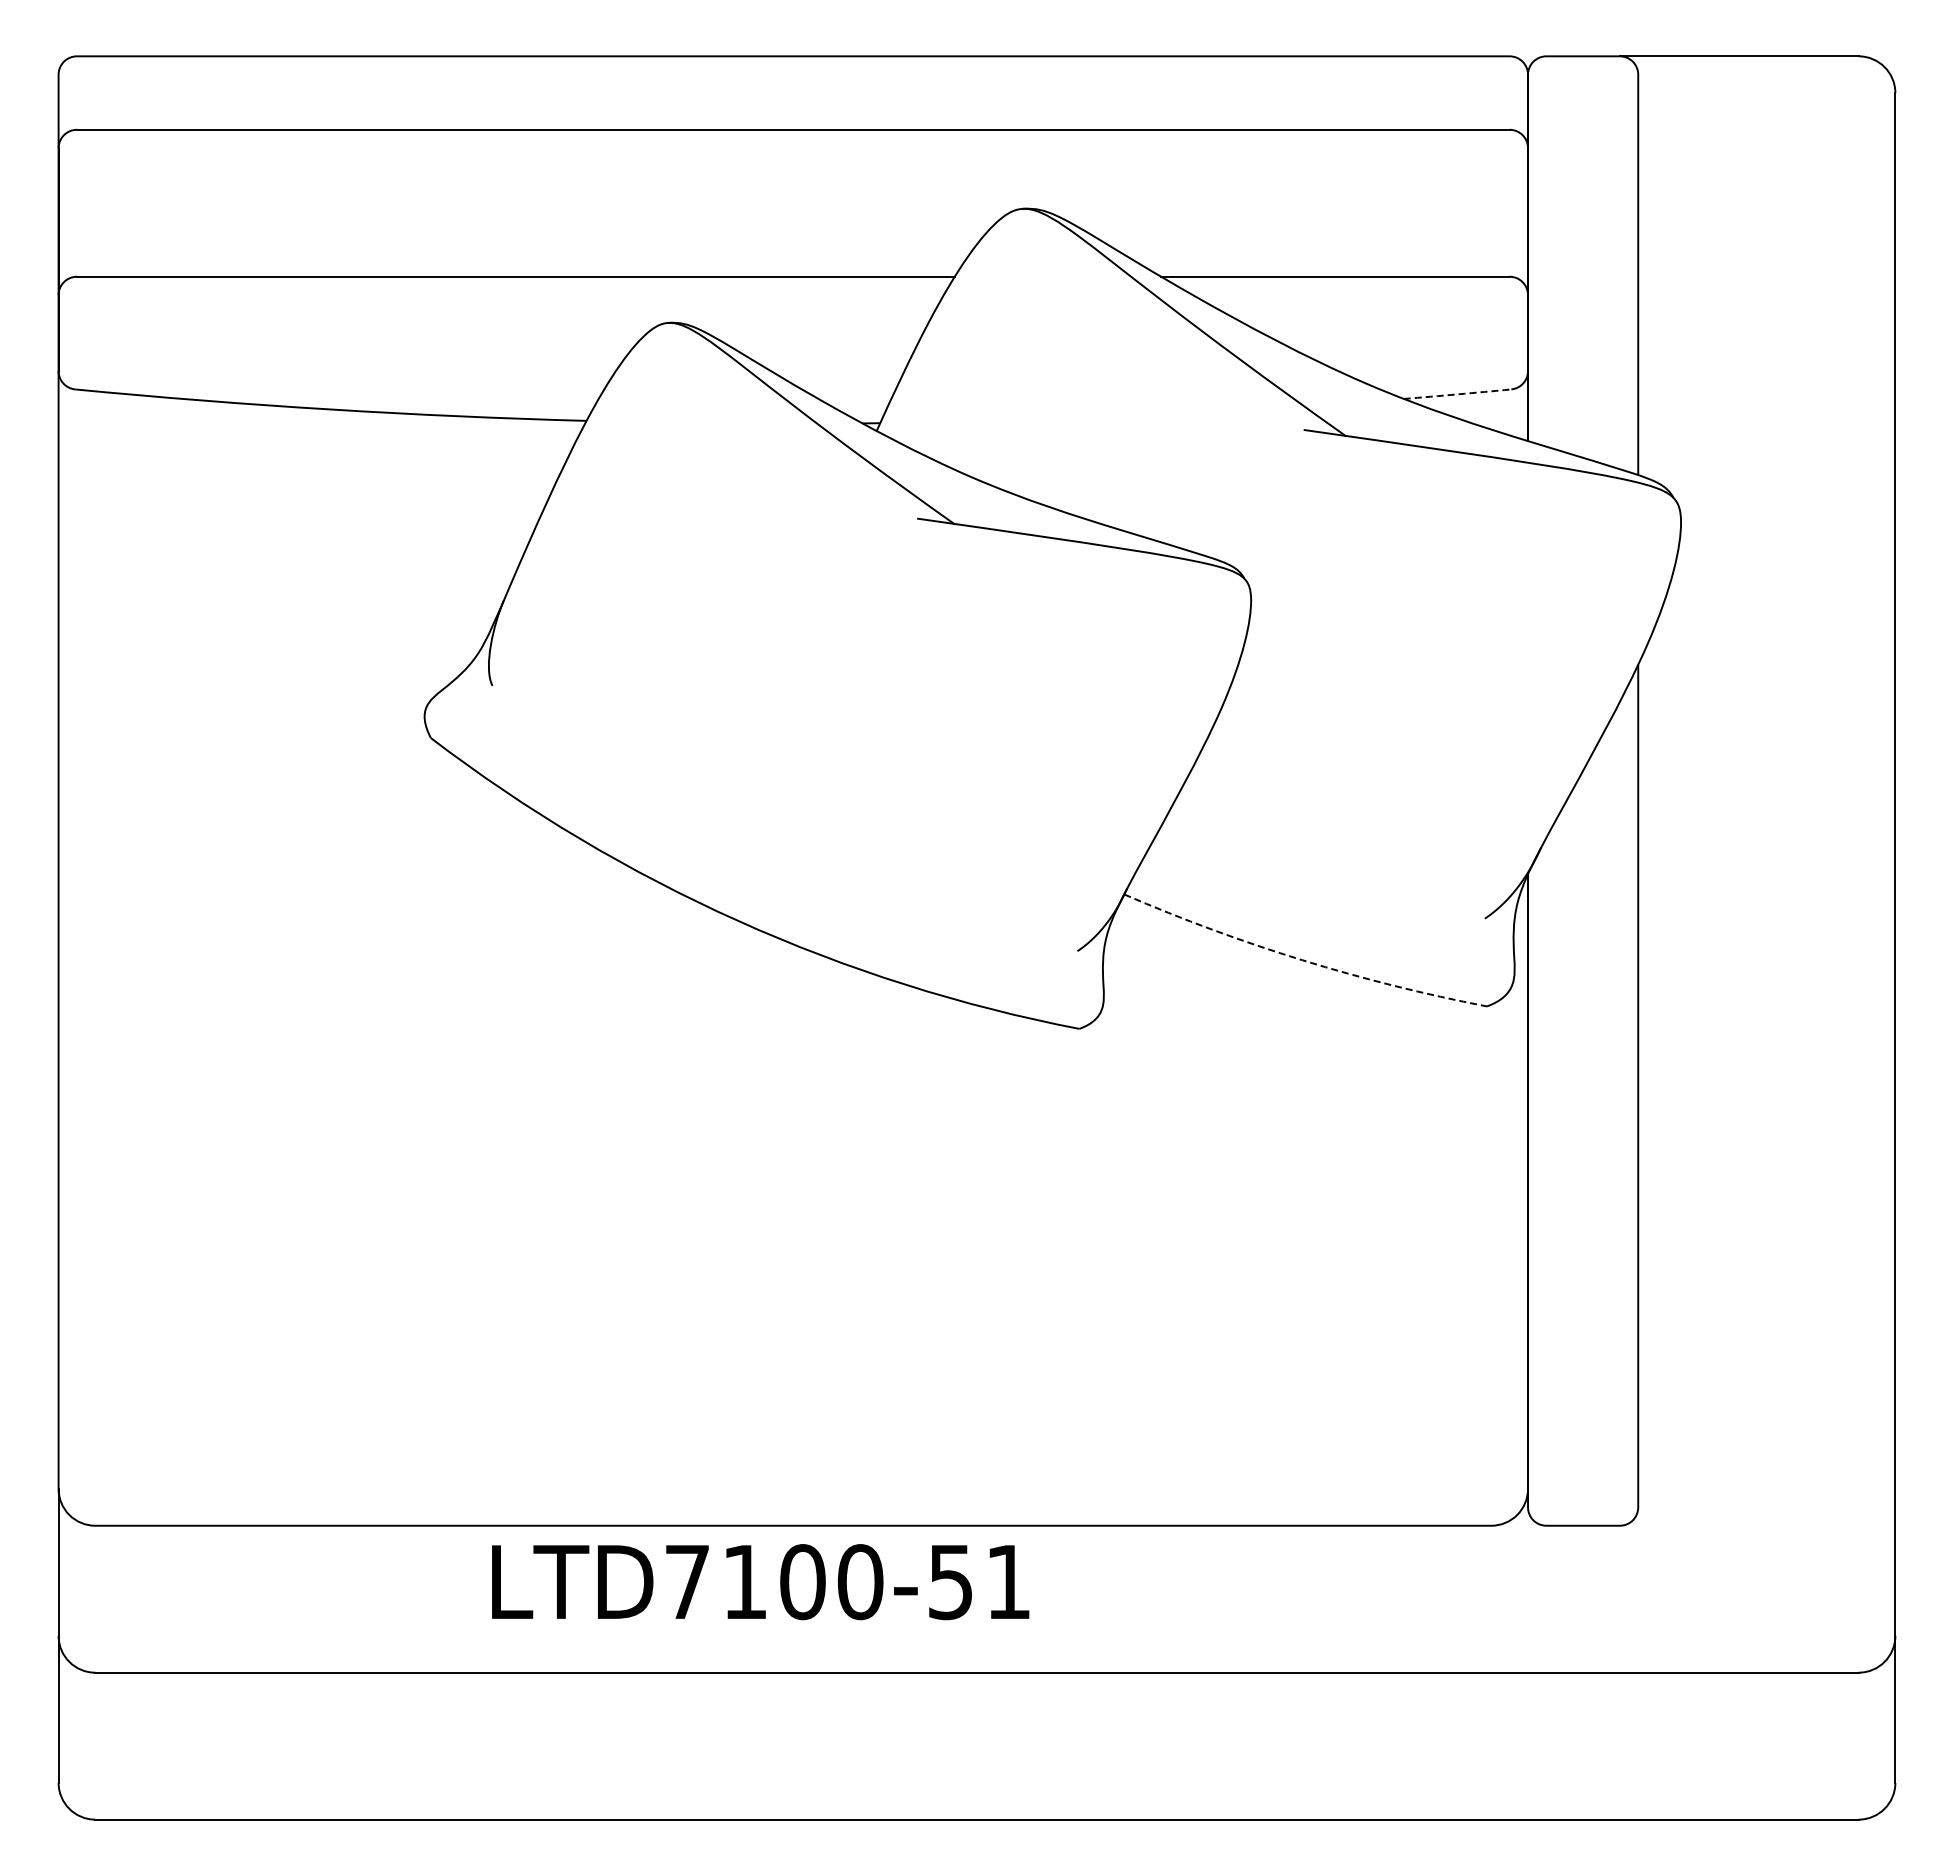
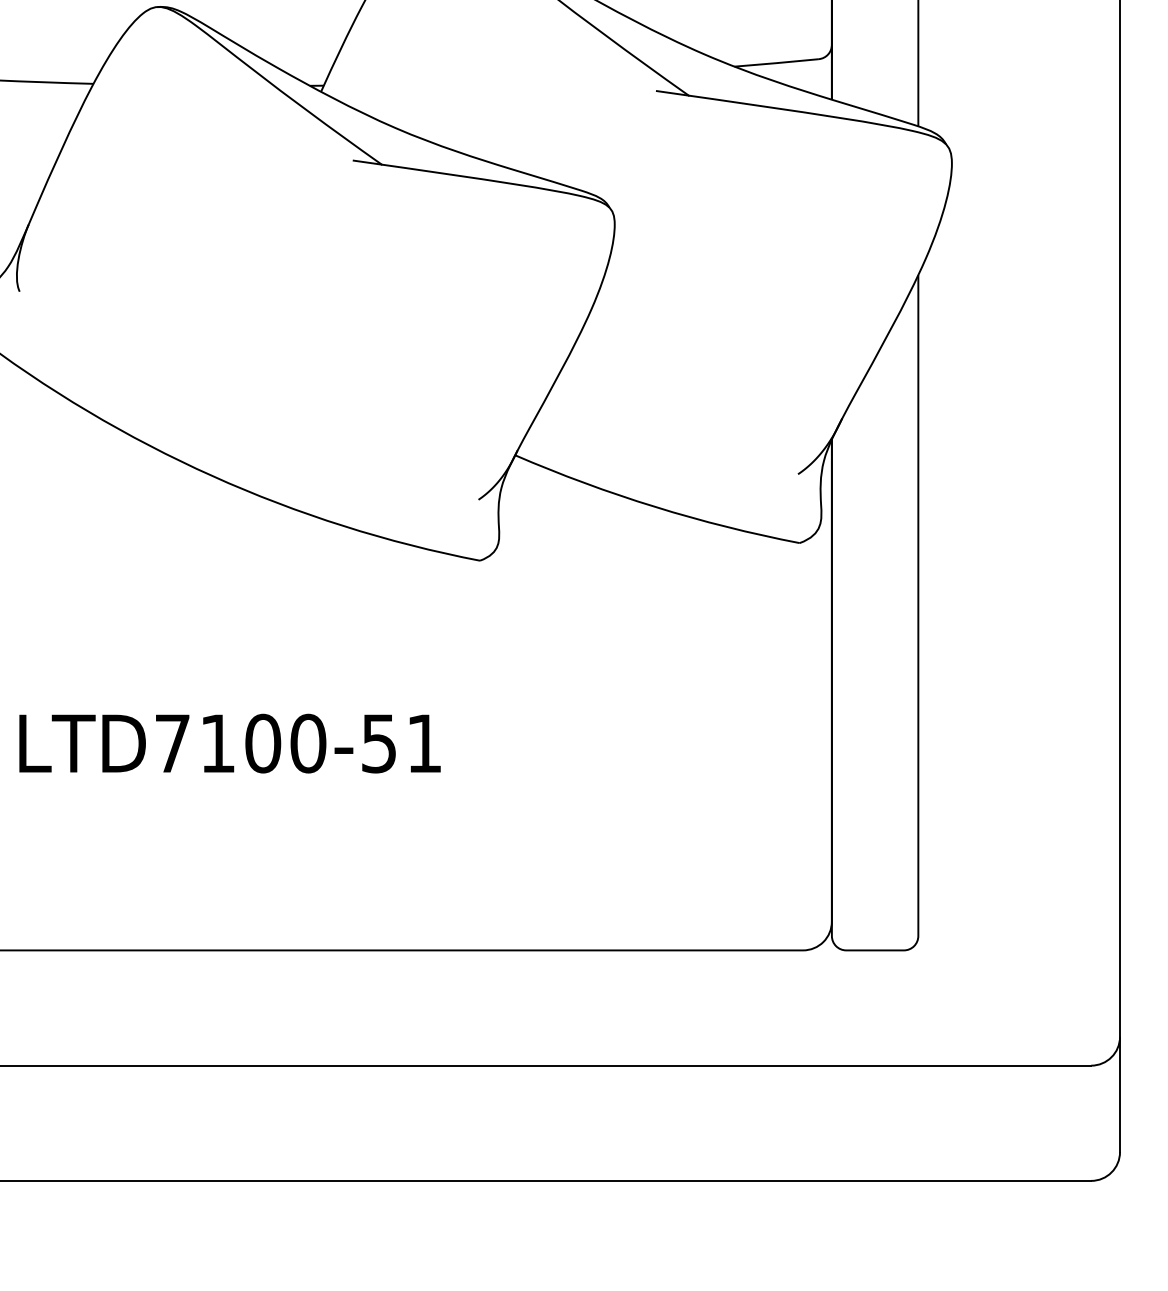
arc: (1457, 394) -> (776, 63), dashed -> solid
arc: (1302, 960) -> (655, 507), dashed -> solid
text: (760, 1582) -> (229, 743), moved

